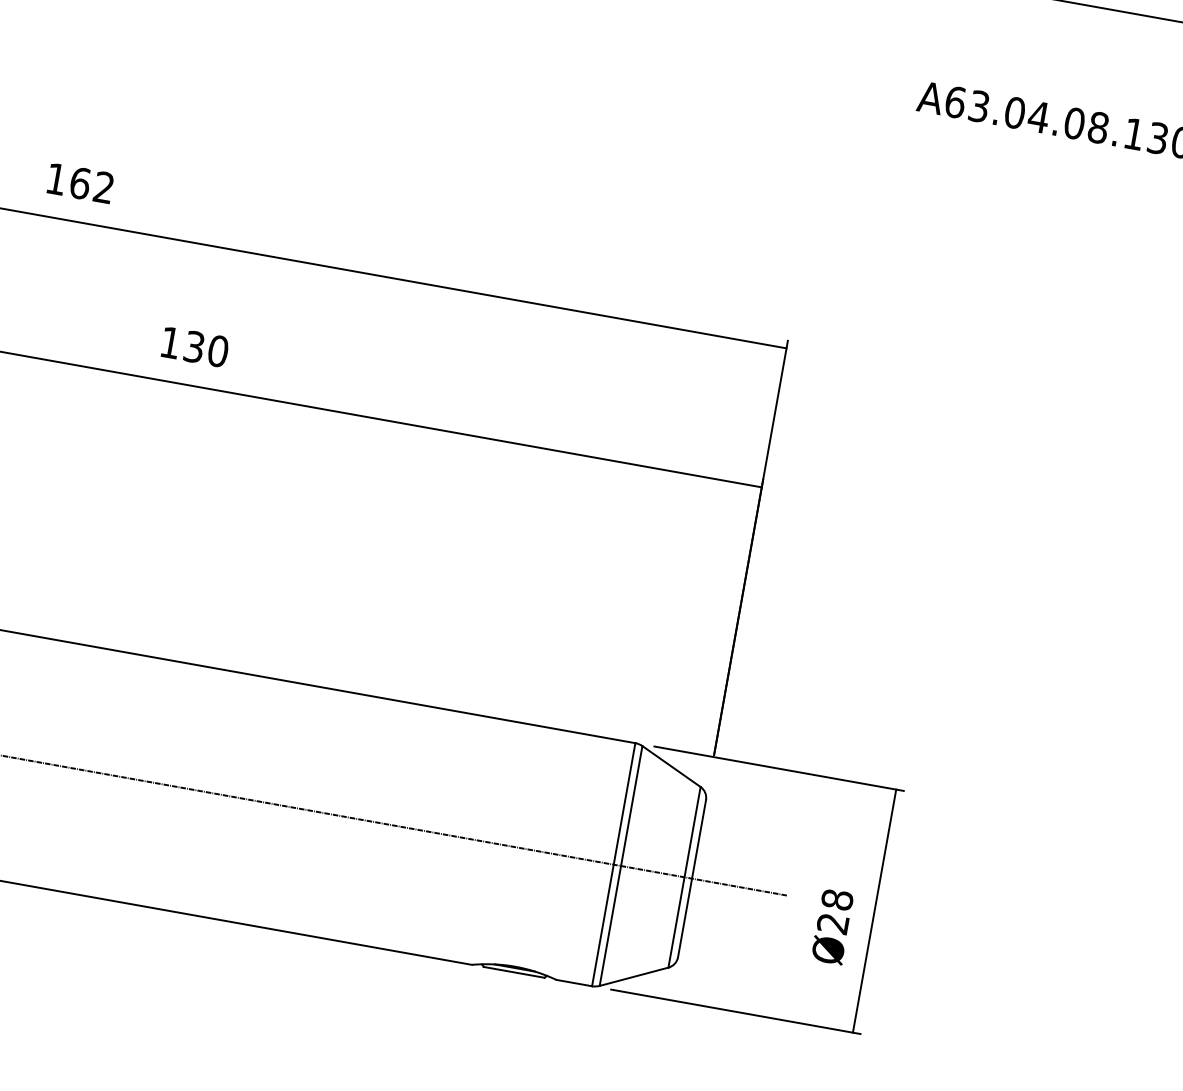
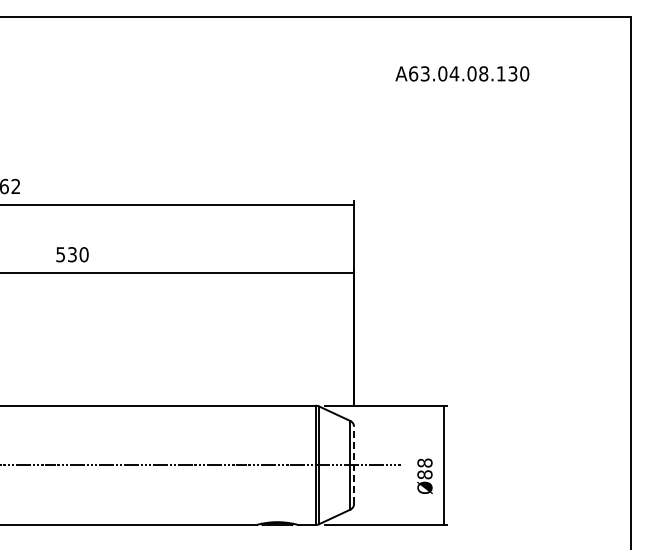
text: (170, 342) -> (60, 254), 130 -> 530
line: (692, 879) -> (354, 465), solid -> dashed
text: (832, 922) -> (424, 474), Ø28 -> Ø88

